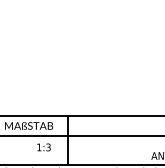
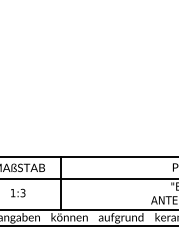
text: (44, 146) -> (18, 192), moved

